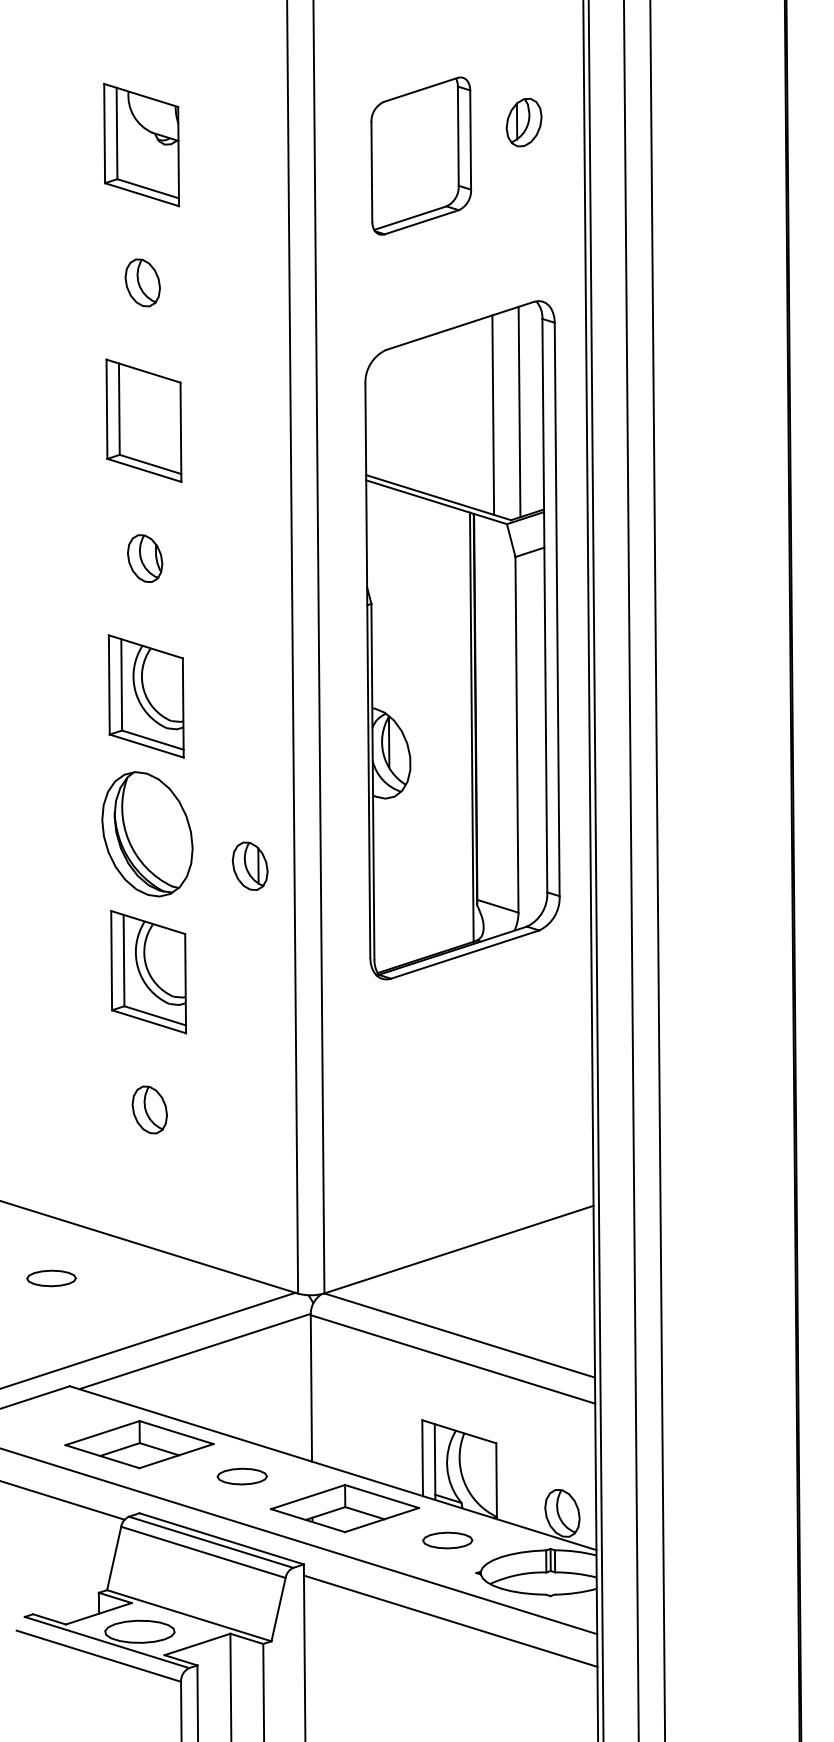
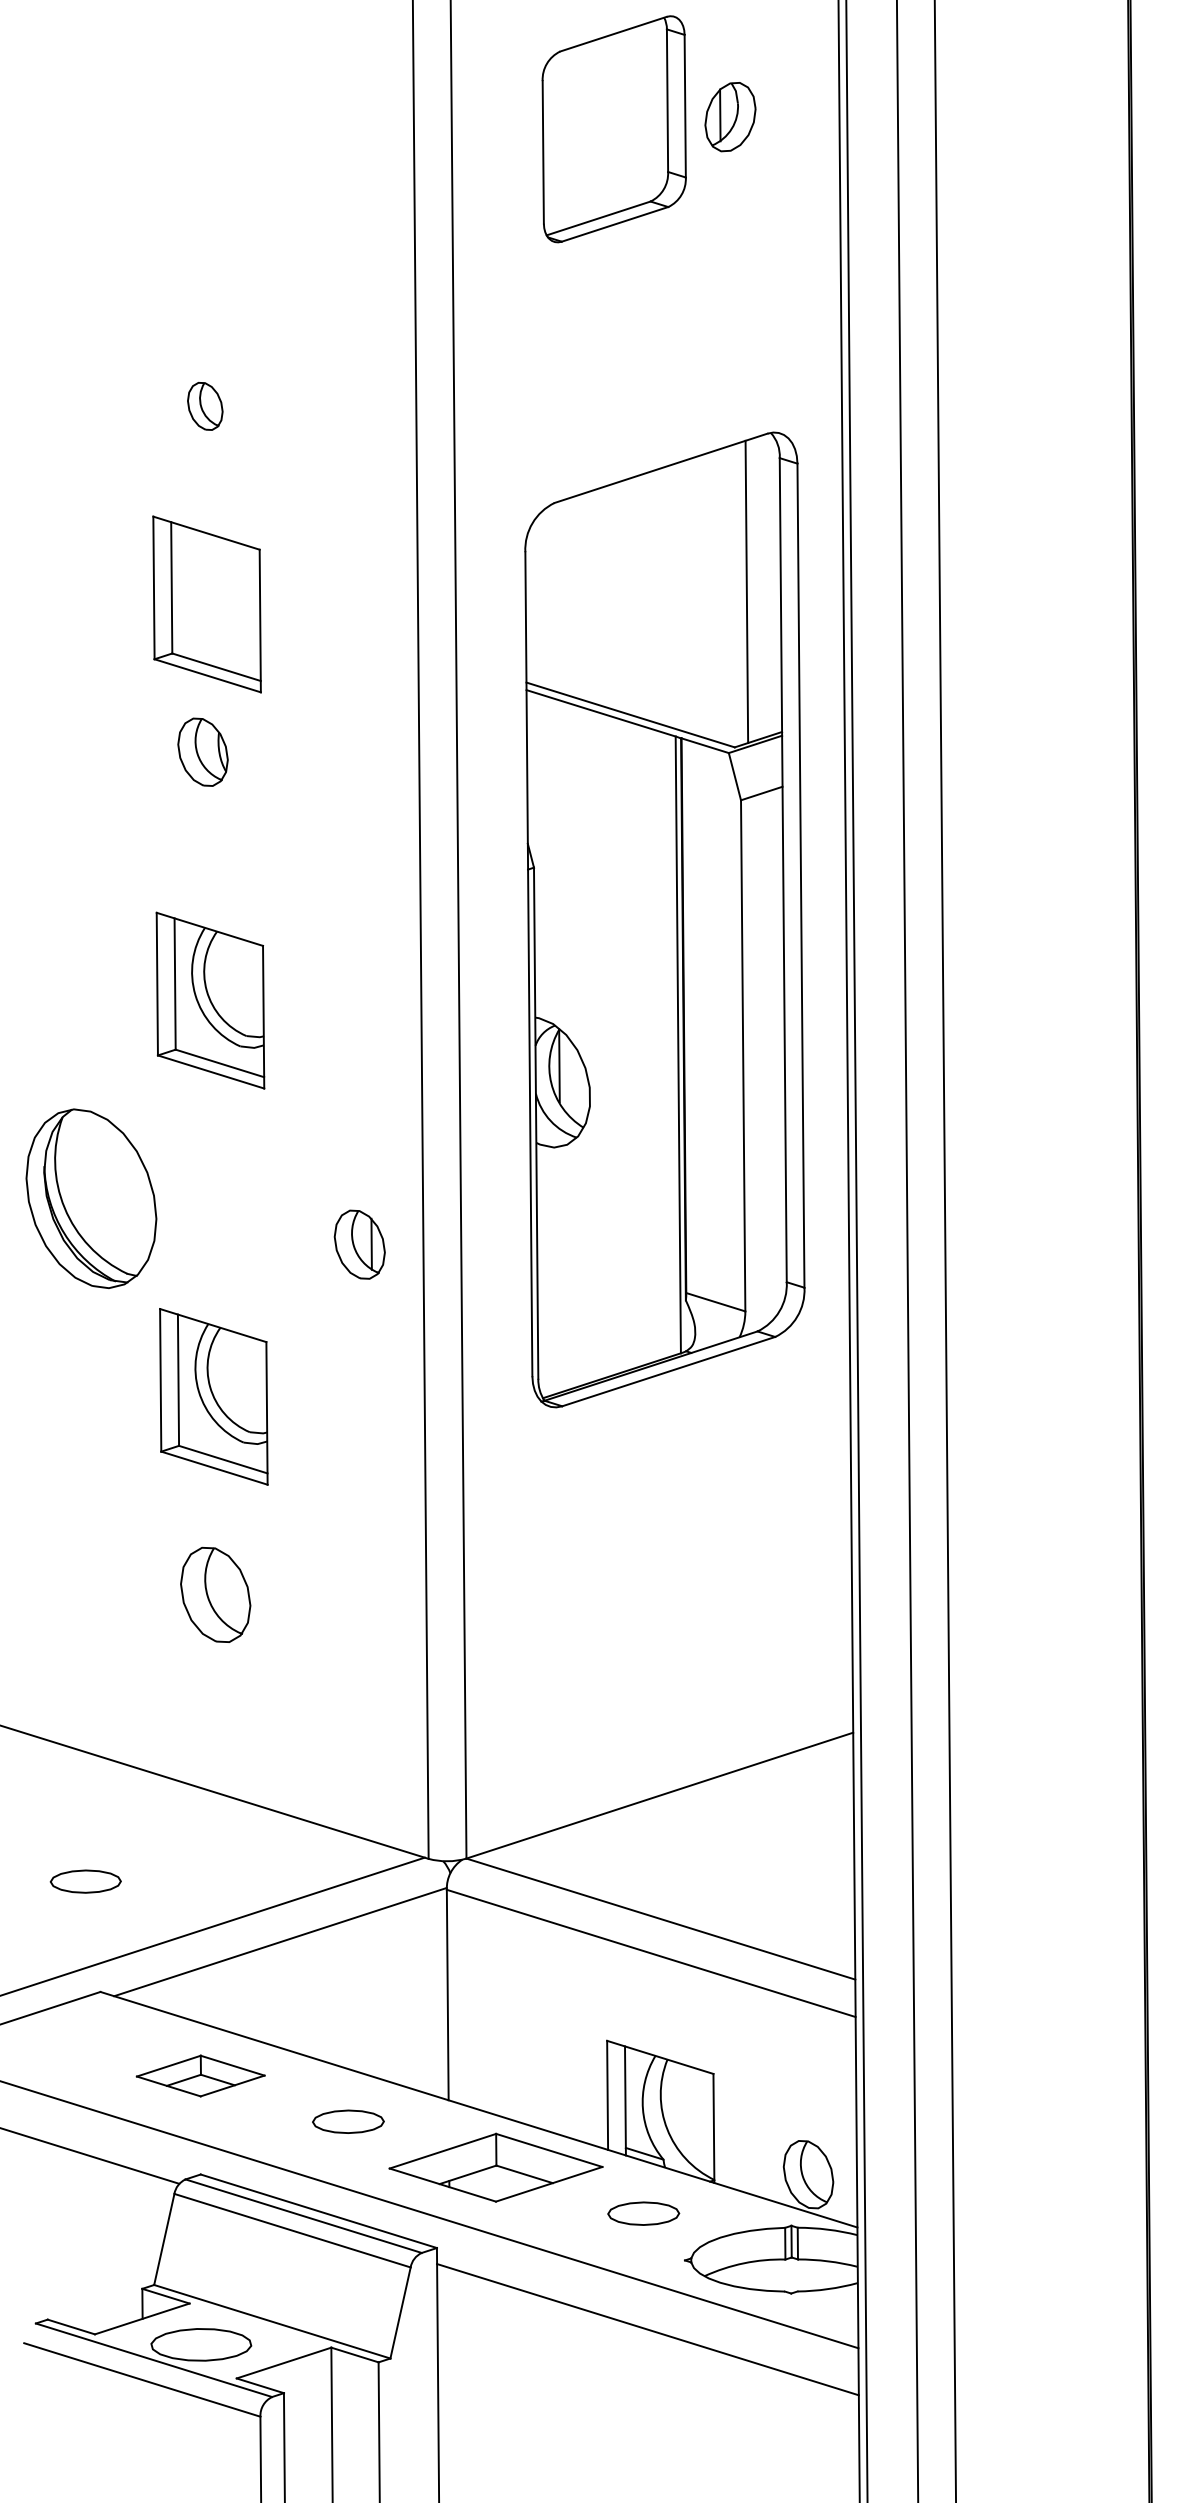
part: (523, 122) -> (729, 116), moved
part: (141, 145) -> (203, 208), removed
part: (421, 155) -> (614, 128), moved
part: (142, 282) -> (205, 405), size x0.7
line: (493, 414) -> (709, 595), removed
part: (145, 558) -> (203, 752), moved
part: (147, 834) -> (91, 1199), moved
part: (149, 1109) -> (215, 1594), size x1.4
part: (51, 1278) -> (85, 1881), moved
part: (139, 1444) -> (200, 2075), size x0.6

